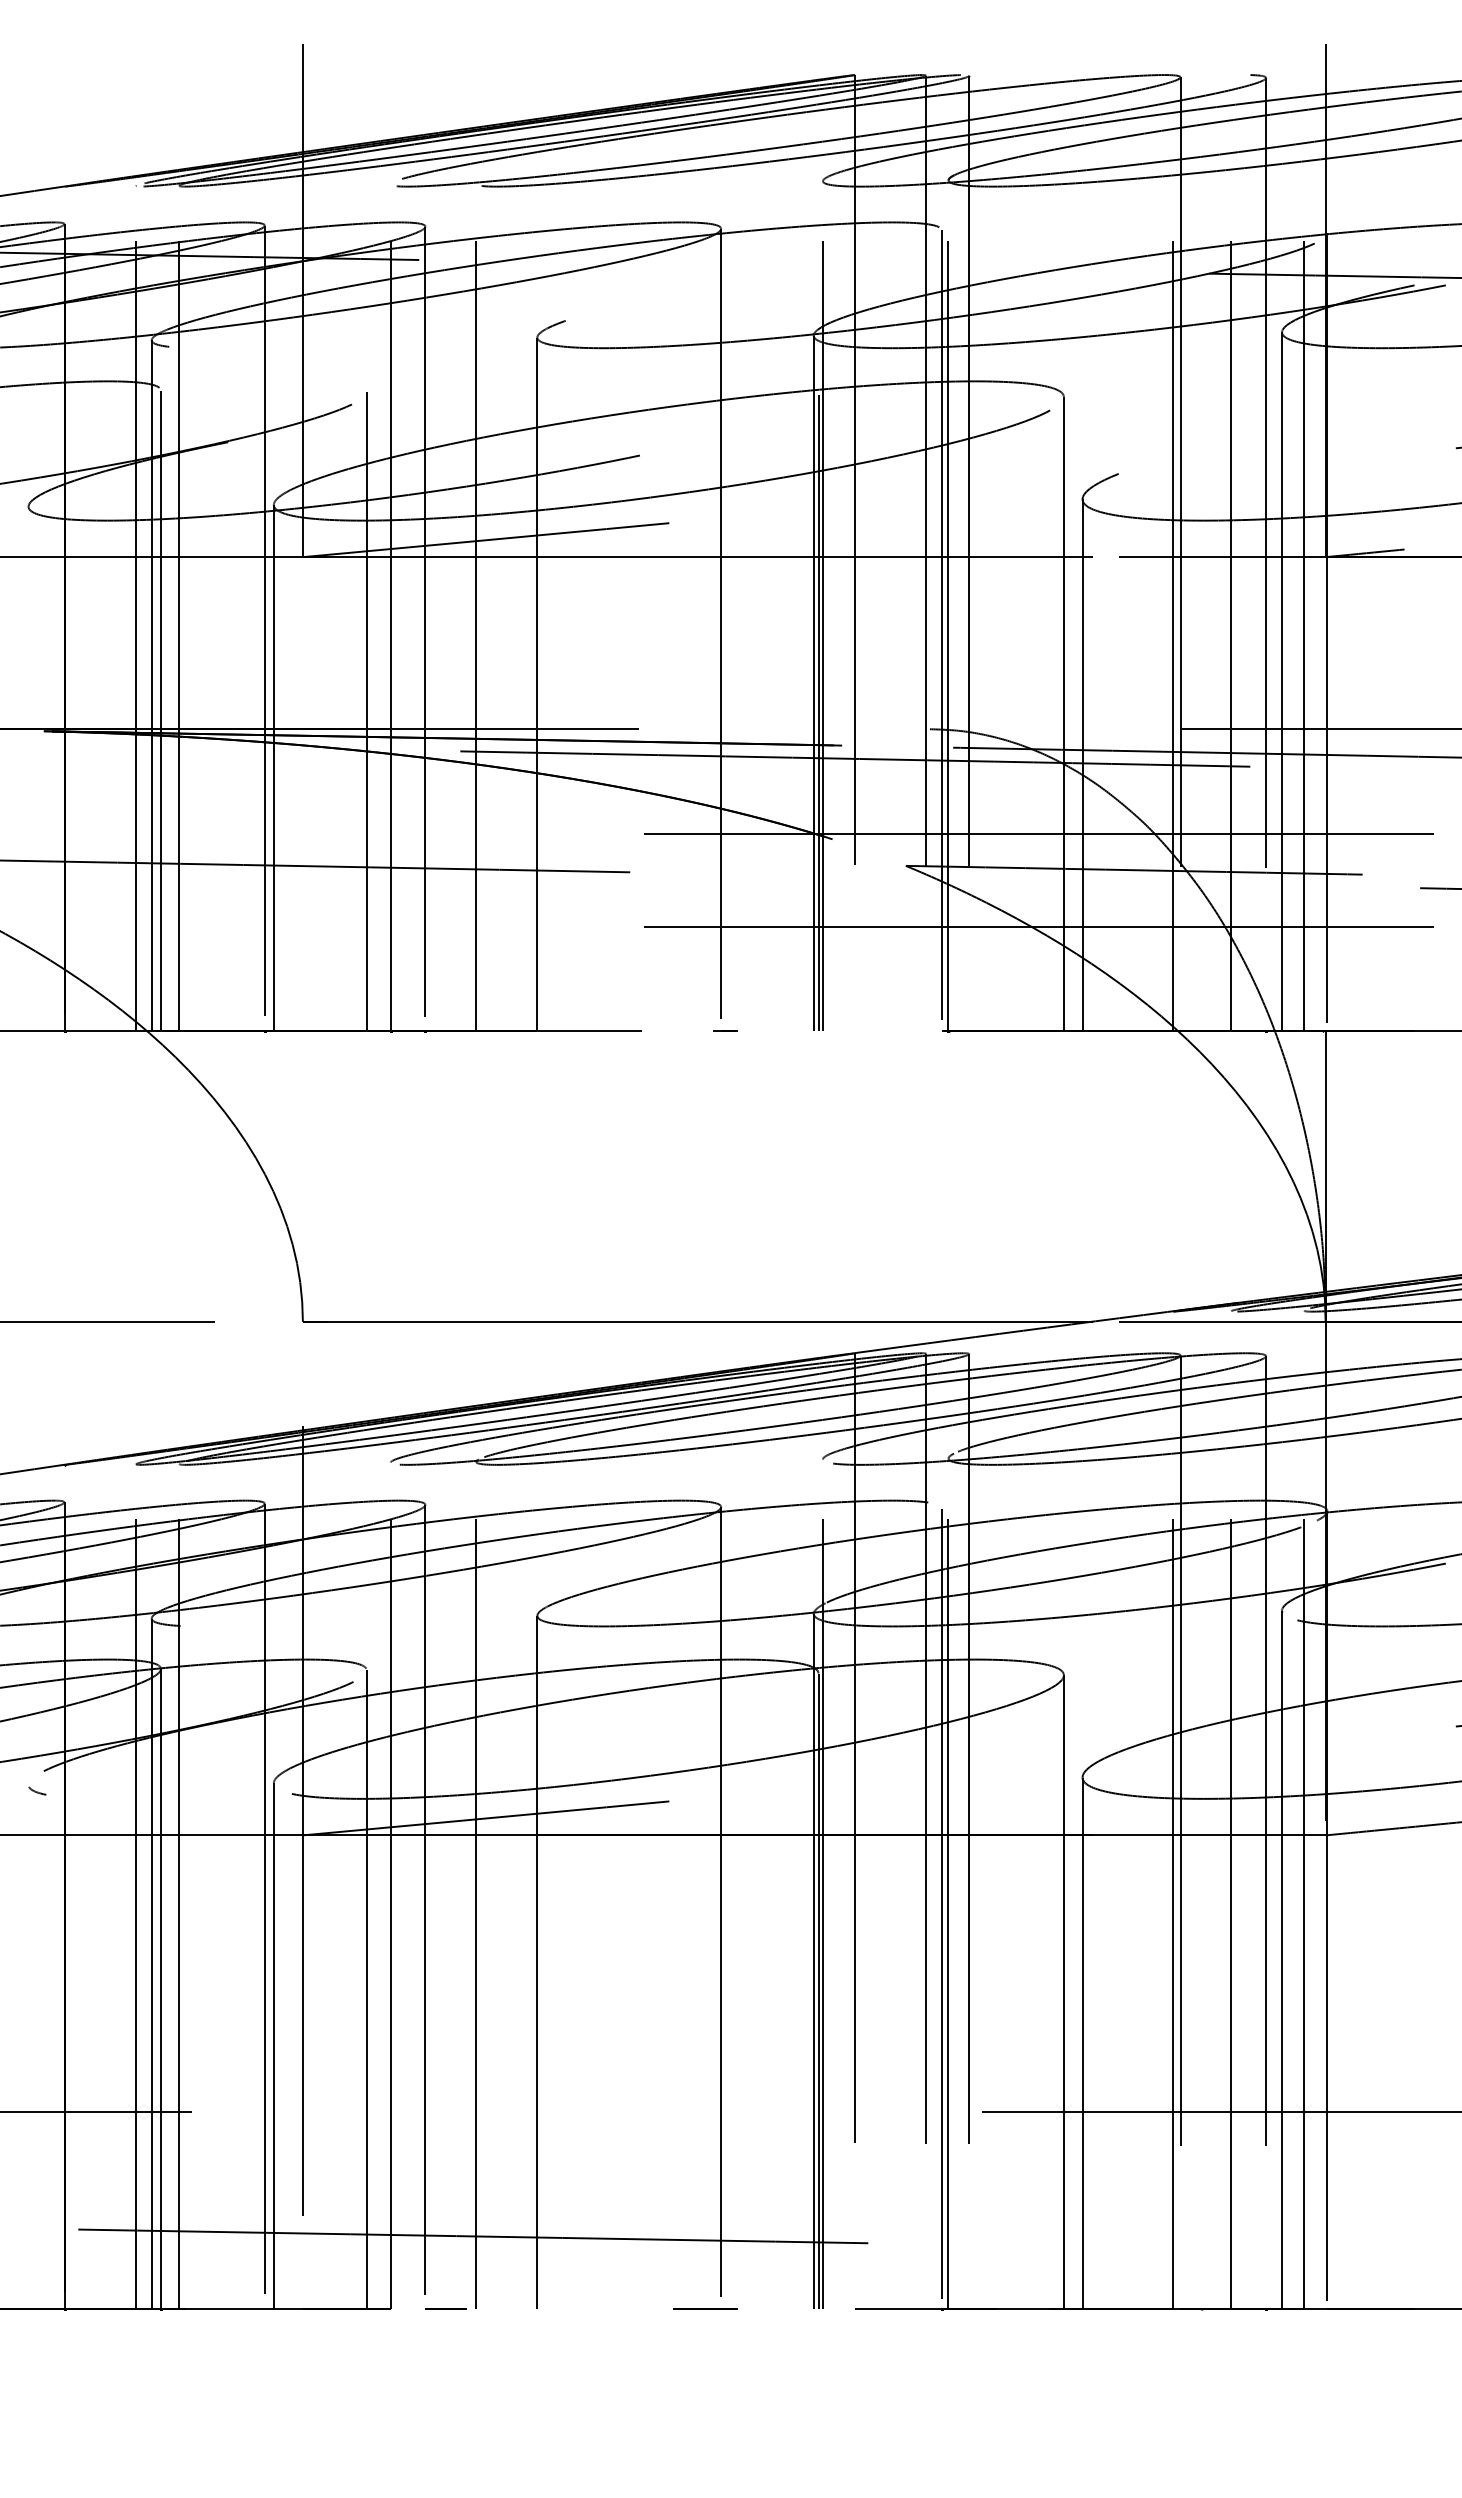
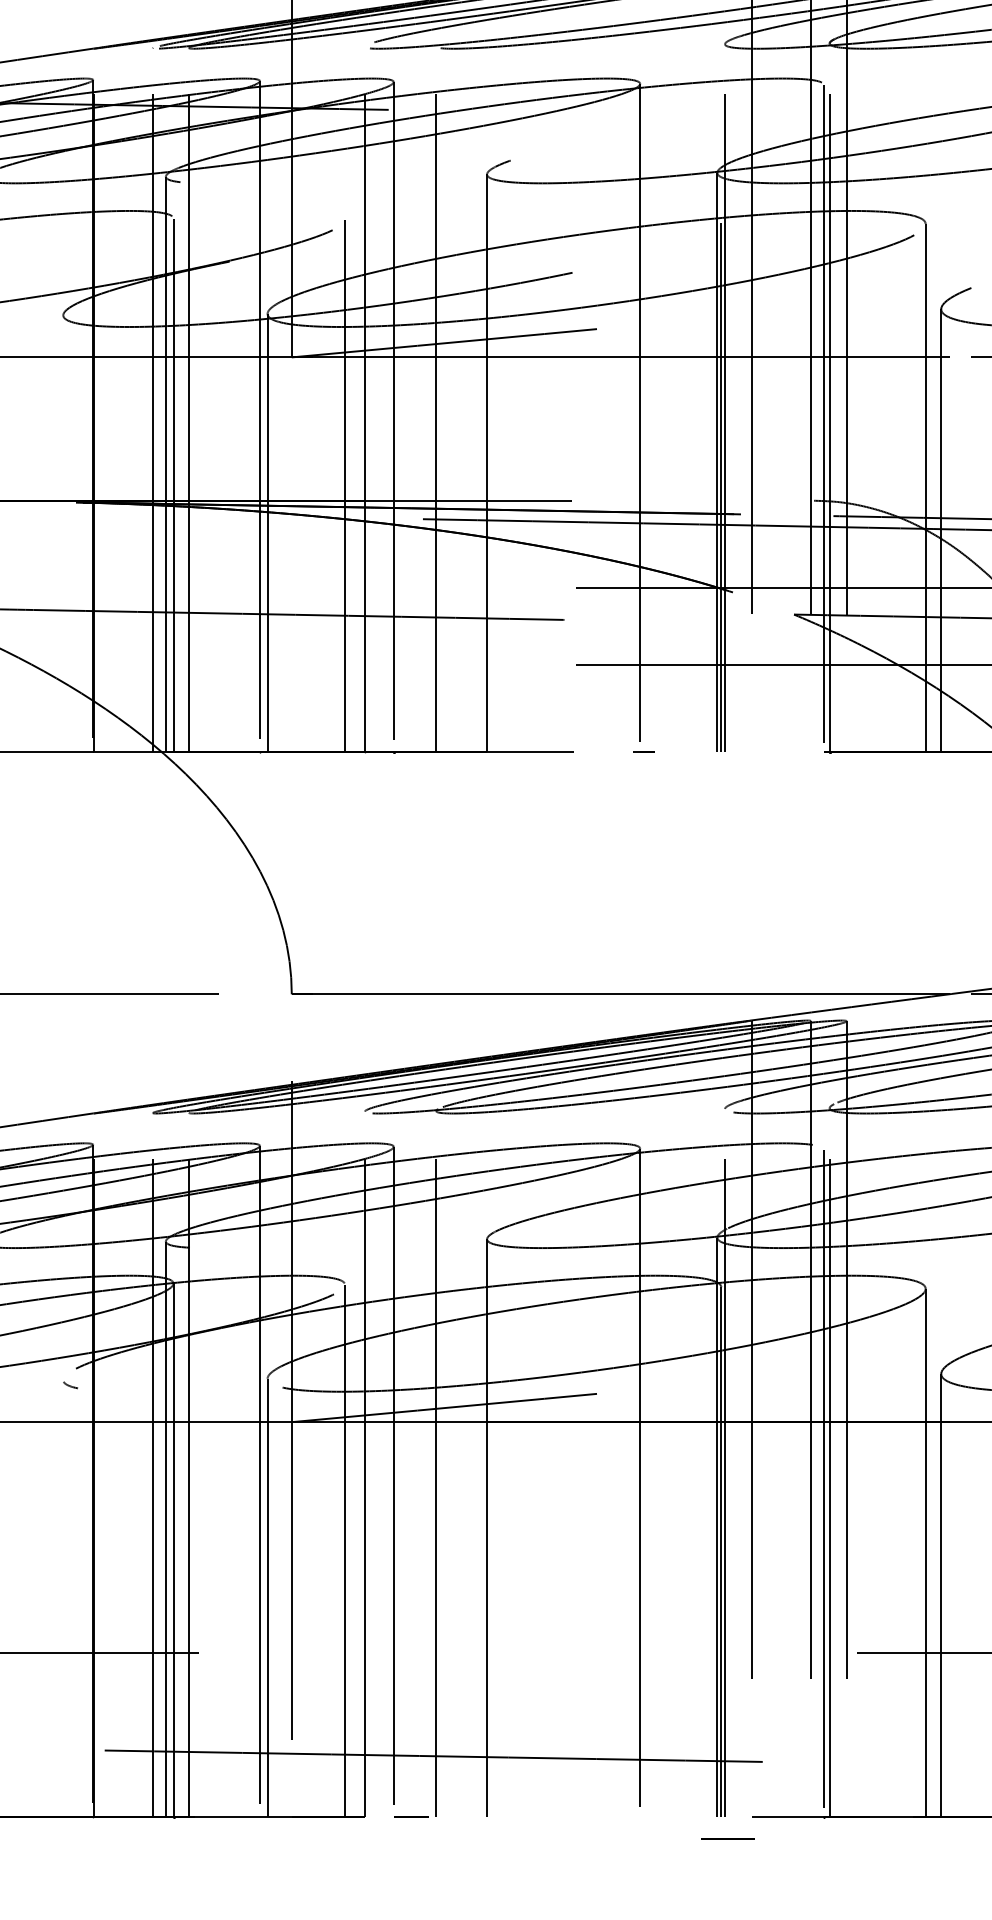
line: (705, 2308) -> (727, 1837), moved

